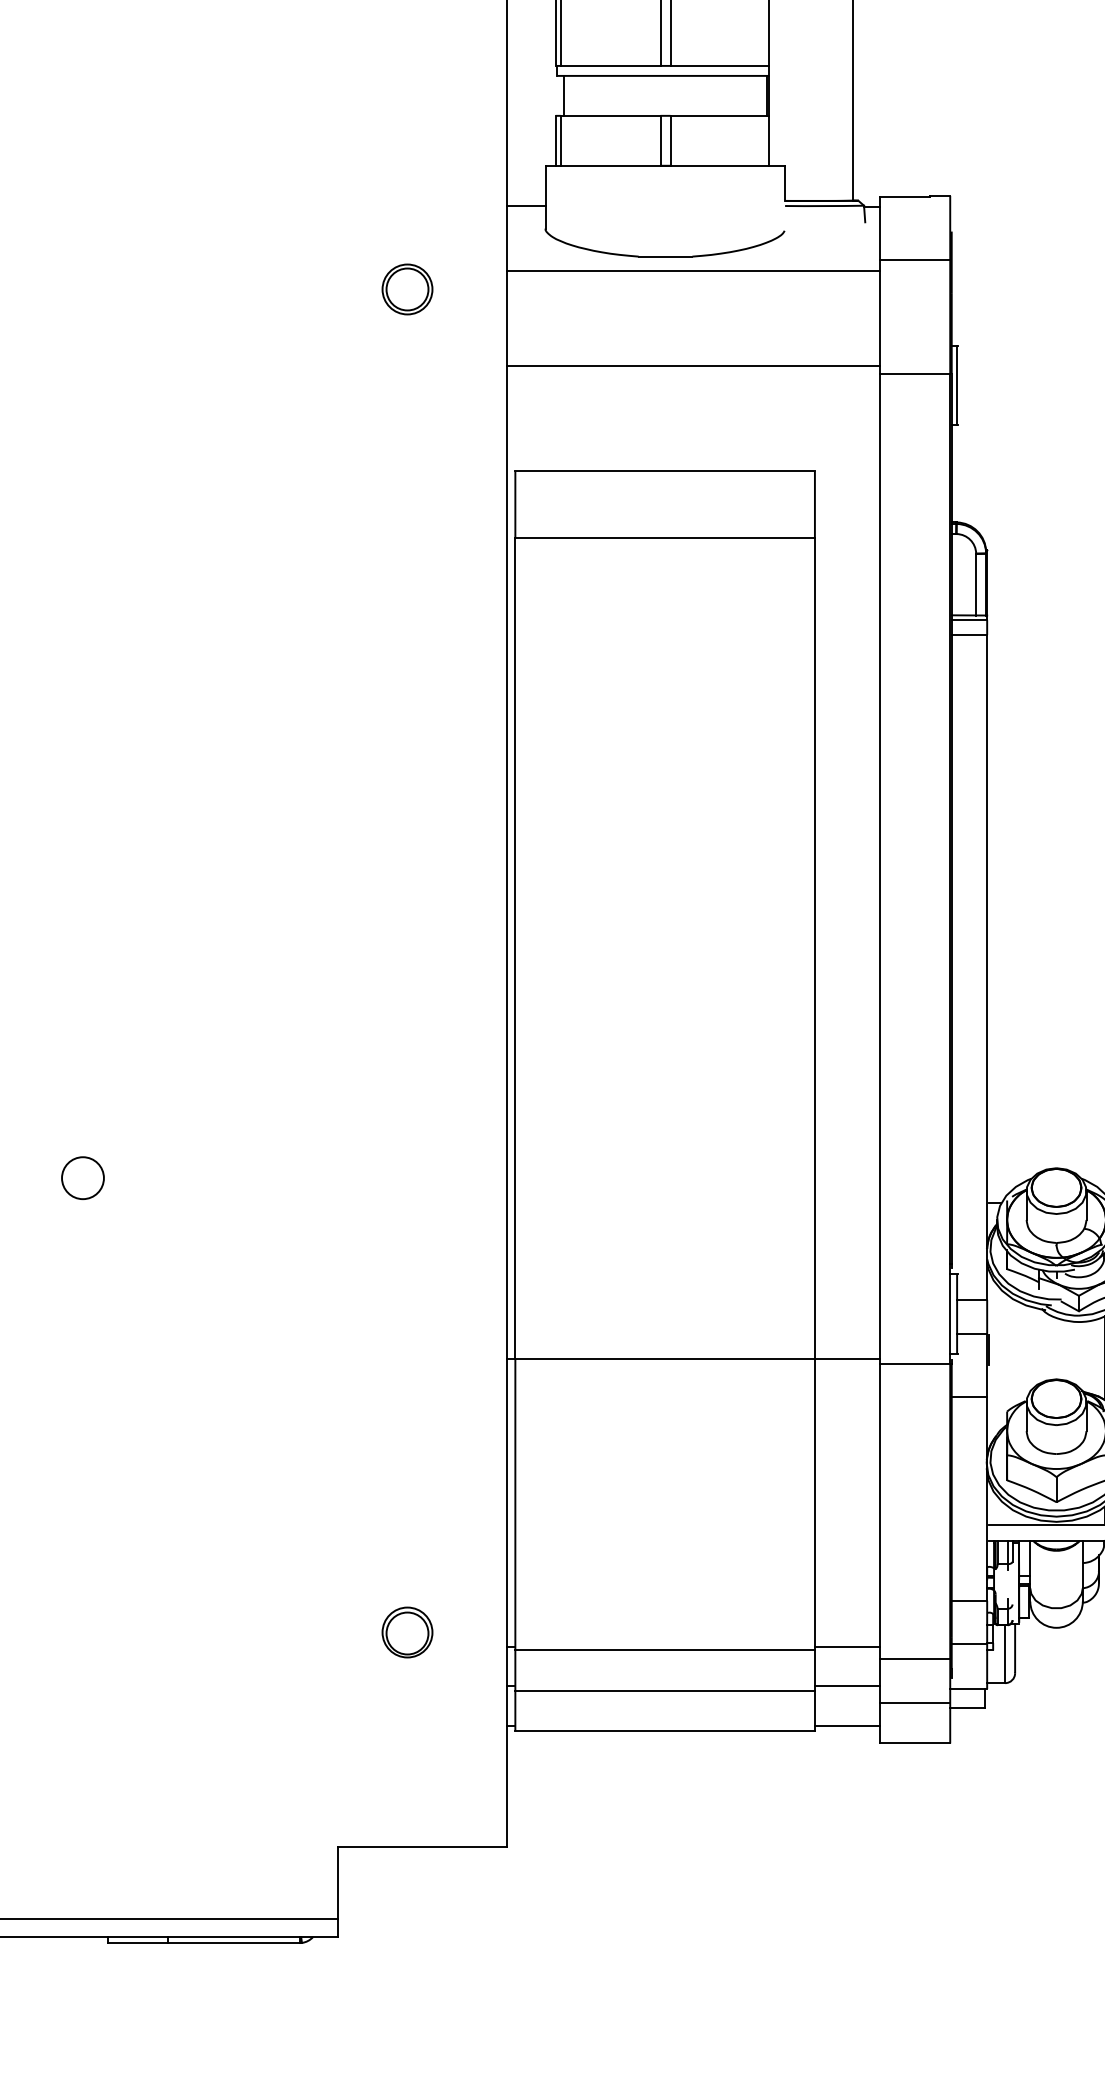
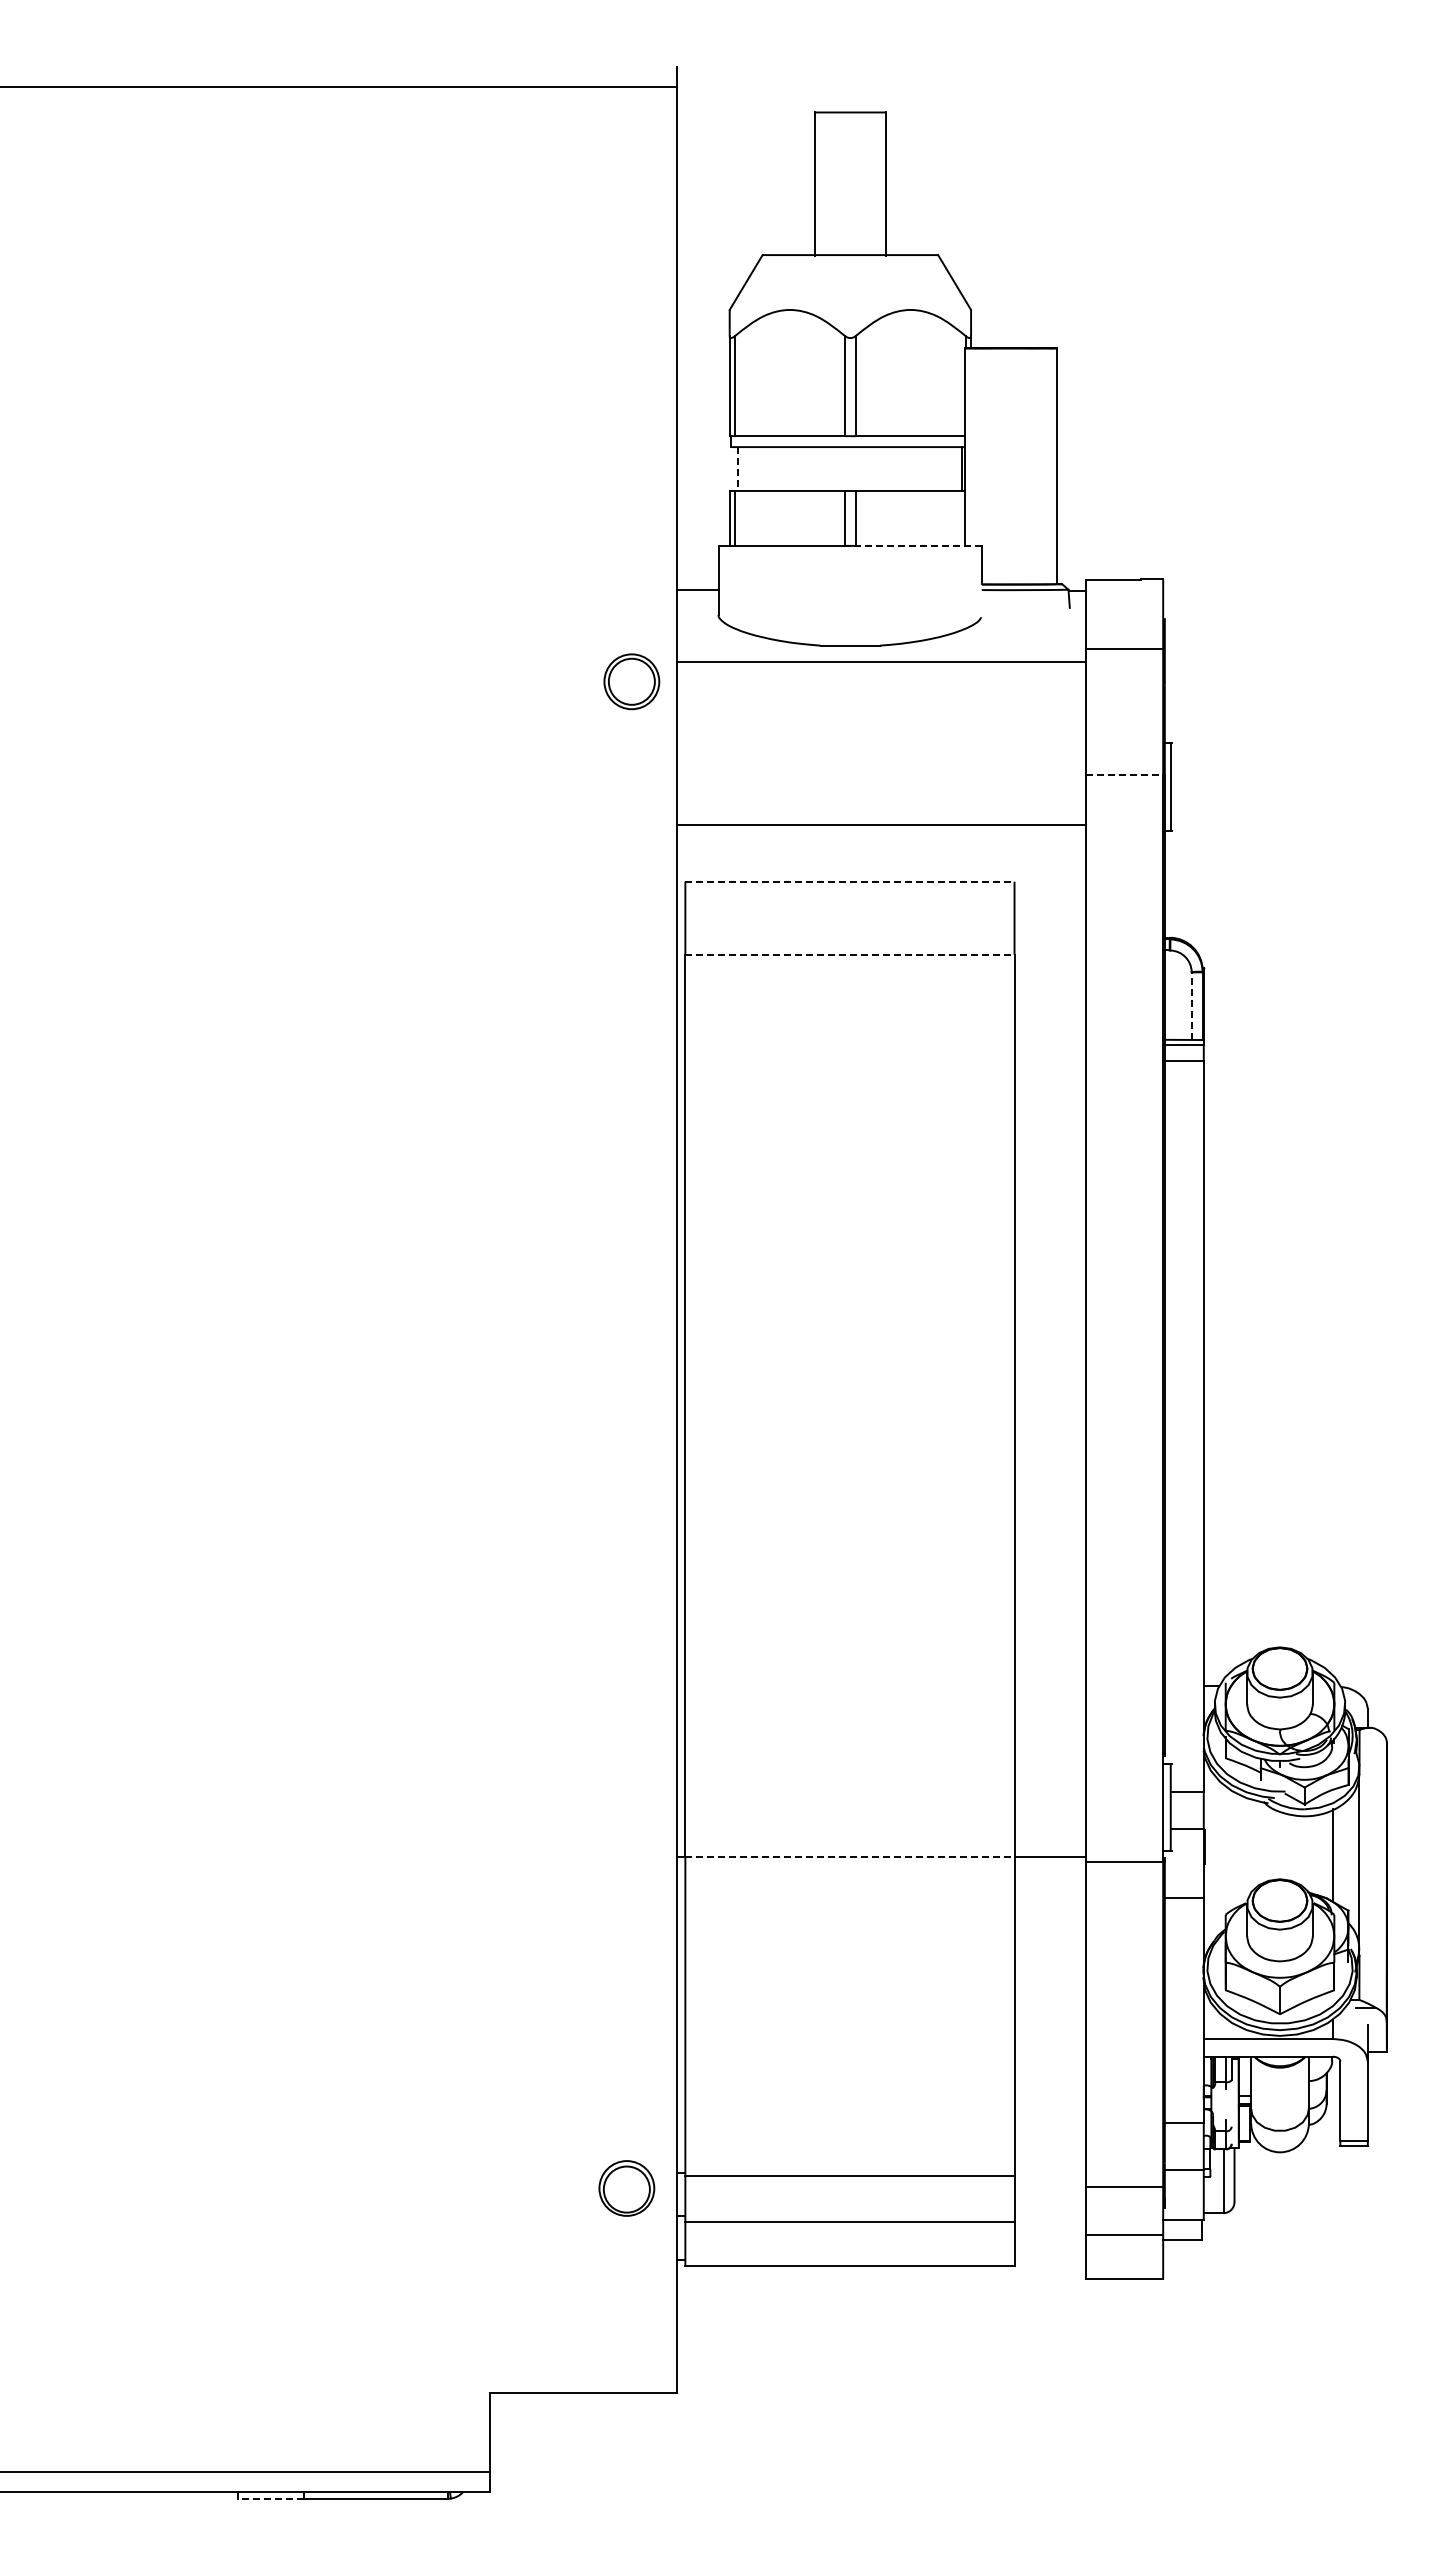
line: (563, 96) -> (738, 469), solid -> dashed
line: (725, 165) -> (916, 545), solid -> dashed
part: (407, 289) -> (631, 681), moved
line: (693, 365) -> (881, 824), moved
line: (915, 373) -> (1125, 774), solid -> dashed
line: (664, 471) -> (849, 881), solid -> dashed
line: (664, 537) -> (849, 954), solid -> dashed
line: (975, 585) -> (1191, 1006), solid -> dashed
circle: (83, 1178) -> (210, 1658), removed
line: (664, 1359) -> (849, 1857), solid -> dashed
part: (407, 1632) -> (626, 2188), moved
line: (847, 1647) -> (1050, 2173), removed
line: (847, 1686) -> (1050, 2216), removed
line: (847, 1726) -> (1050, 2260), removed
line: (137, 1942) -> (270, 2498), solid -> dashed

